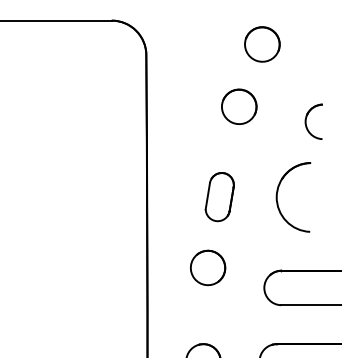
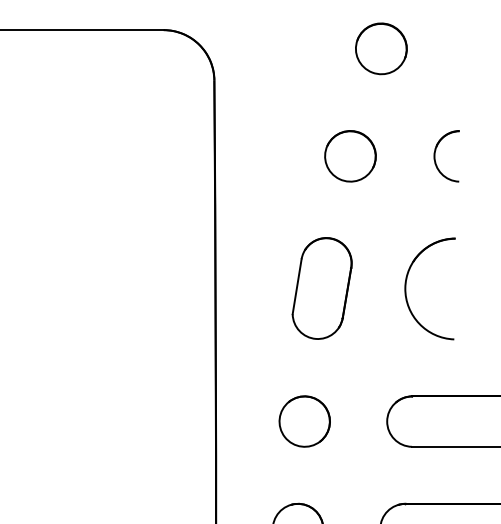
part: (262, 44) -> (381, 48), moved
part: (306, 121) -> (435, 155), moved
part: (219, 196) -> (321, 287), size x1.43
part: (207, 267) -> (303, 420), moved

